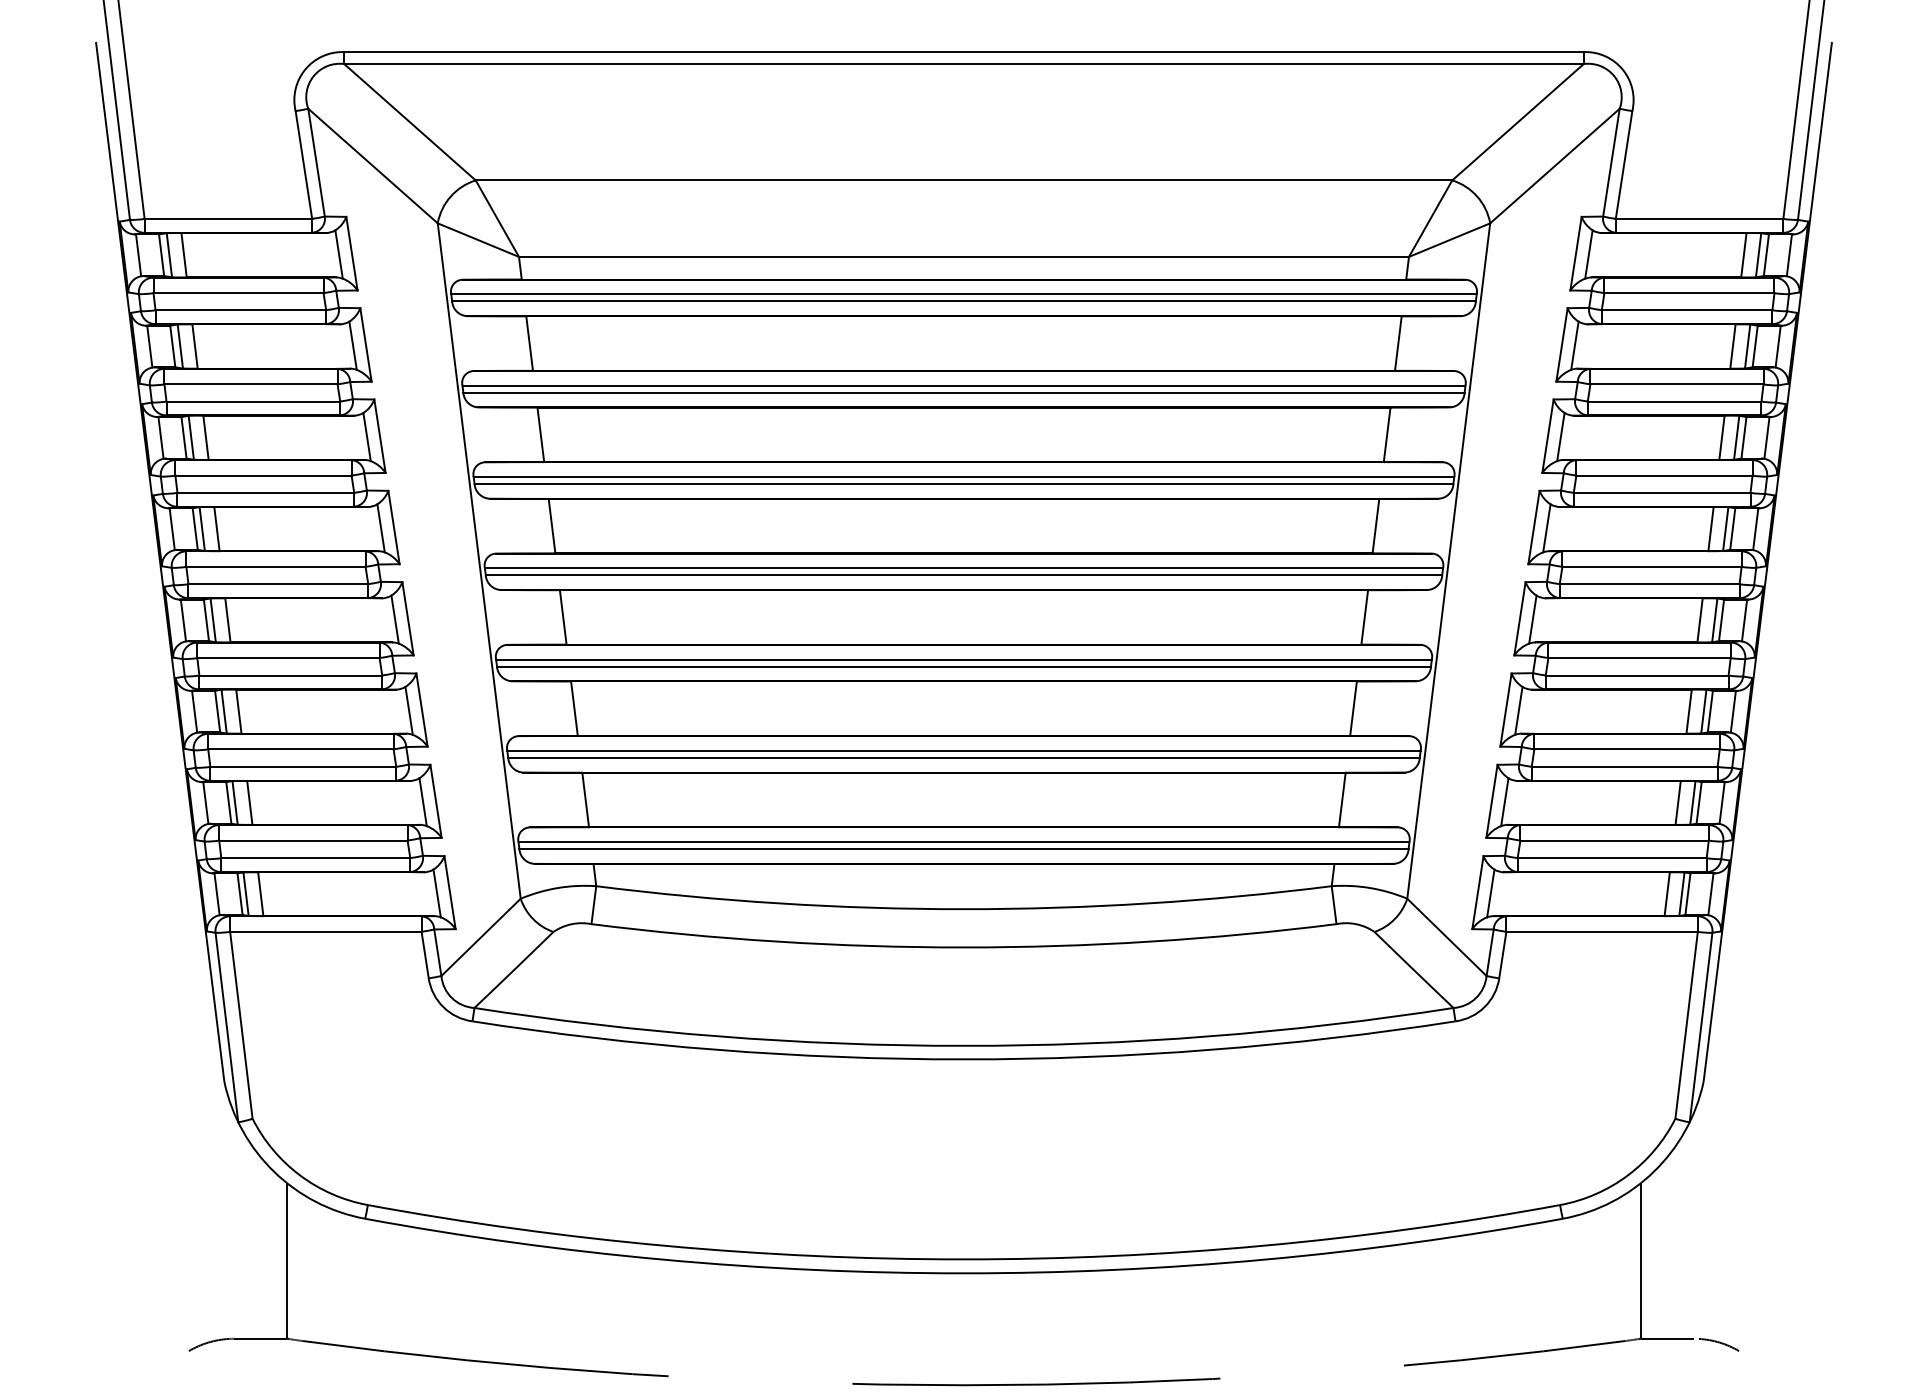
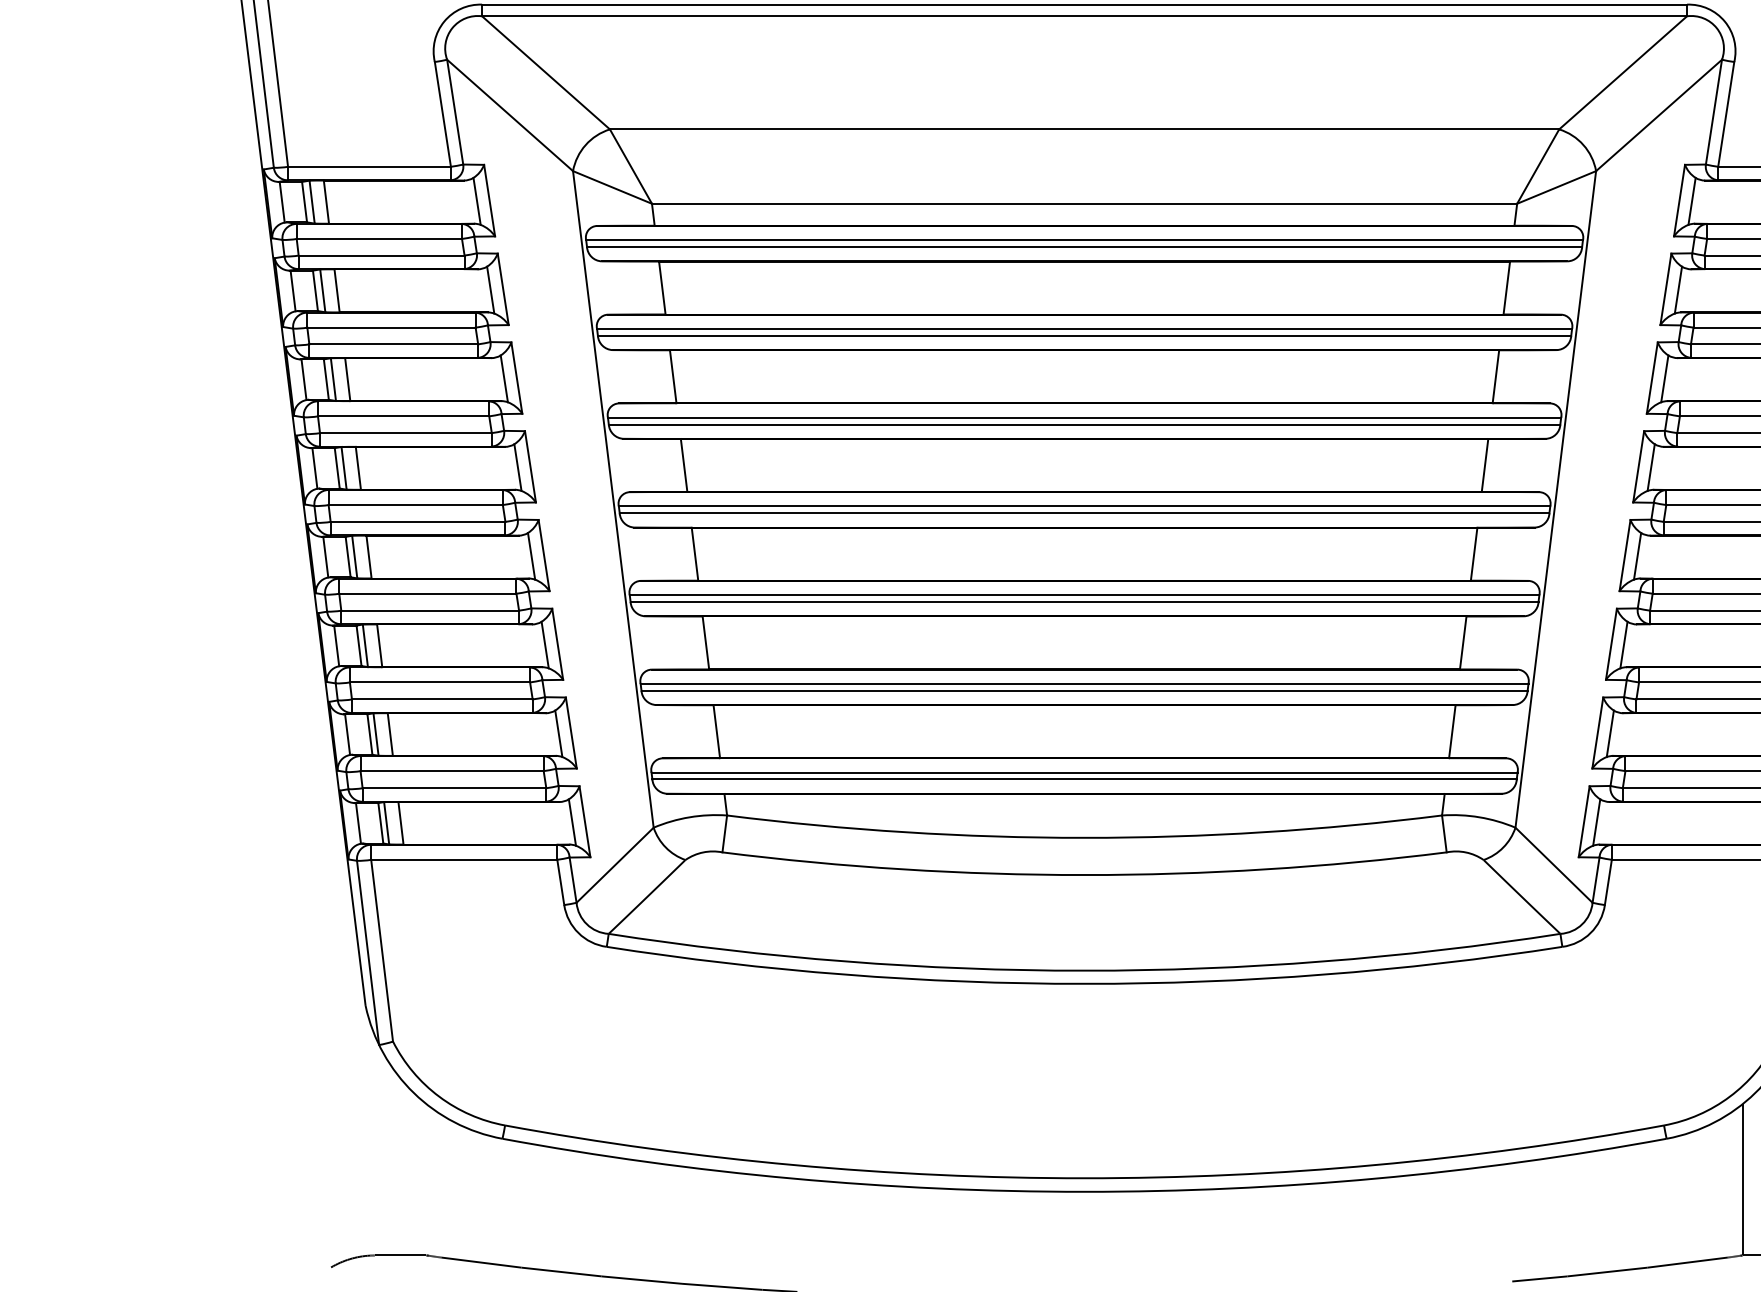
line: (286, 1260) -> (425, 1179), removed

